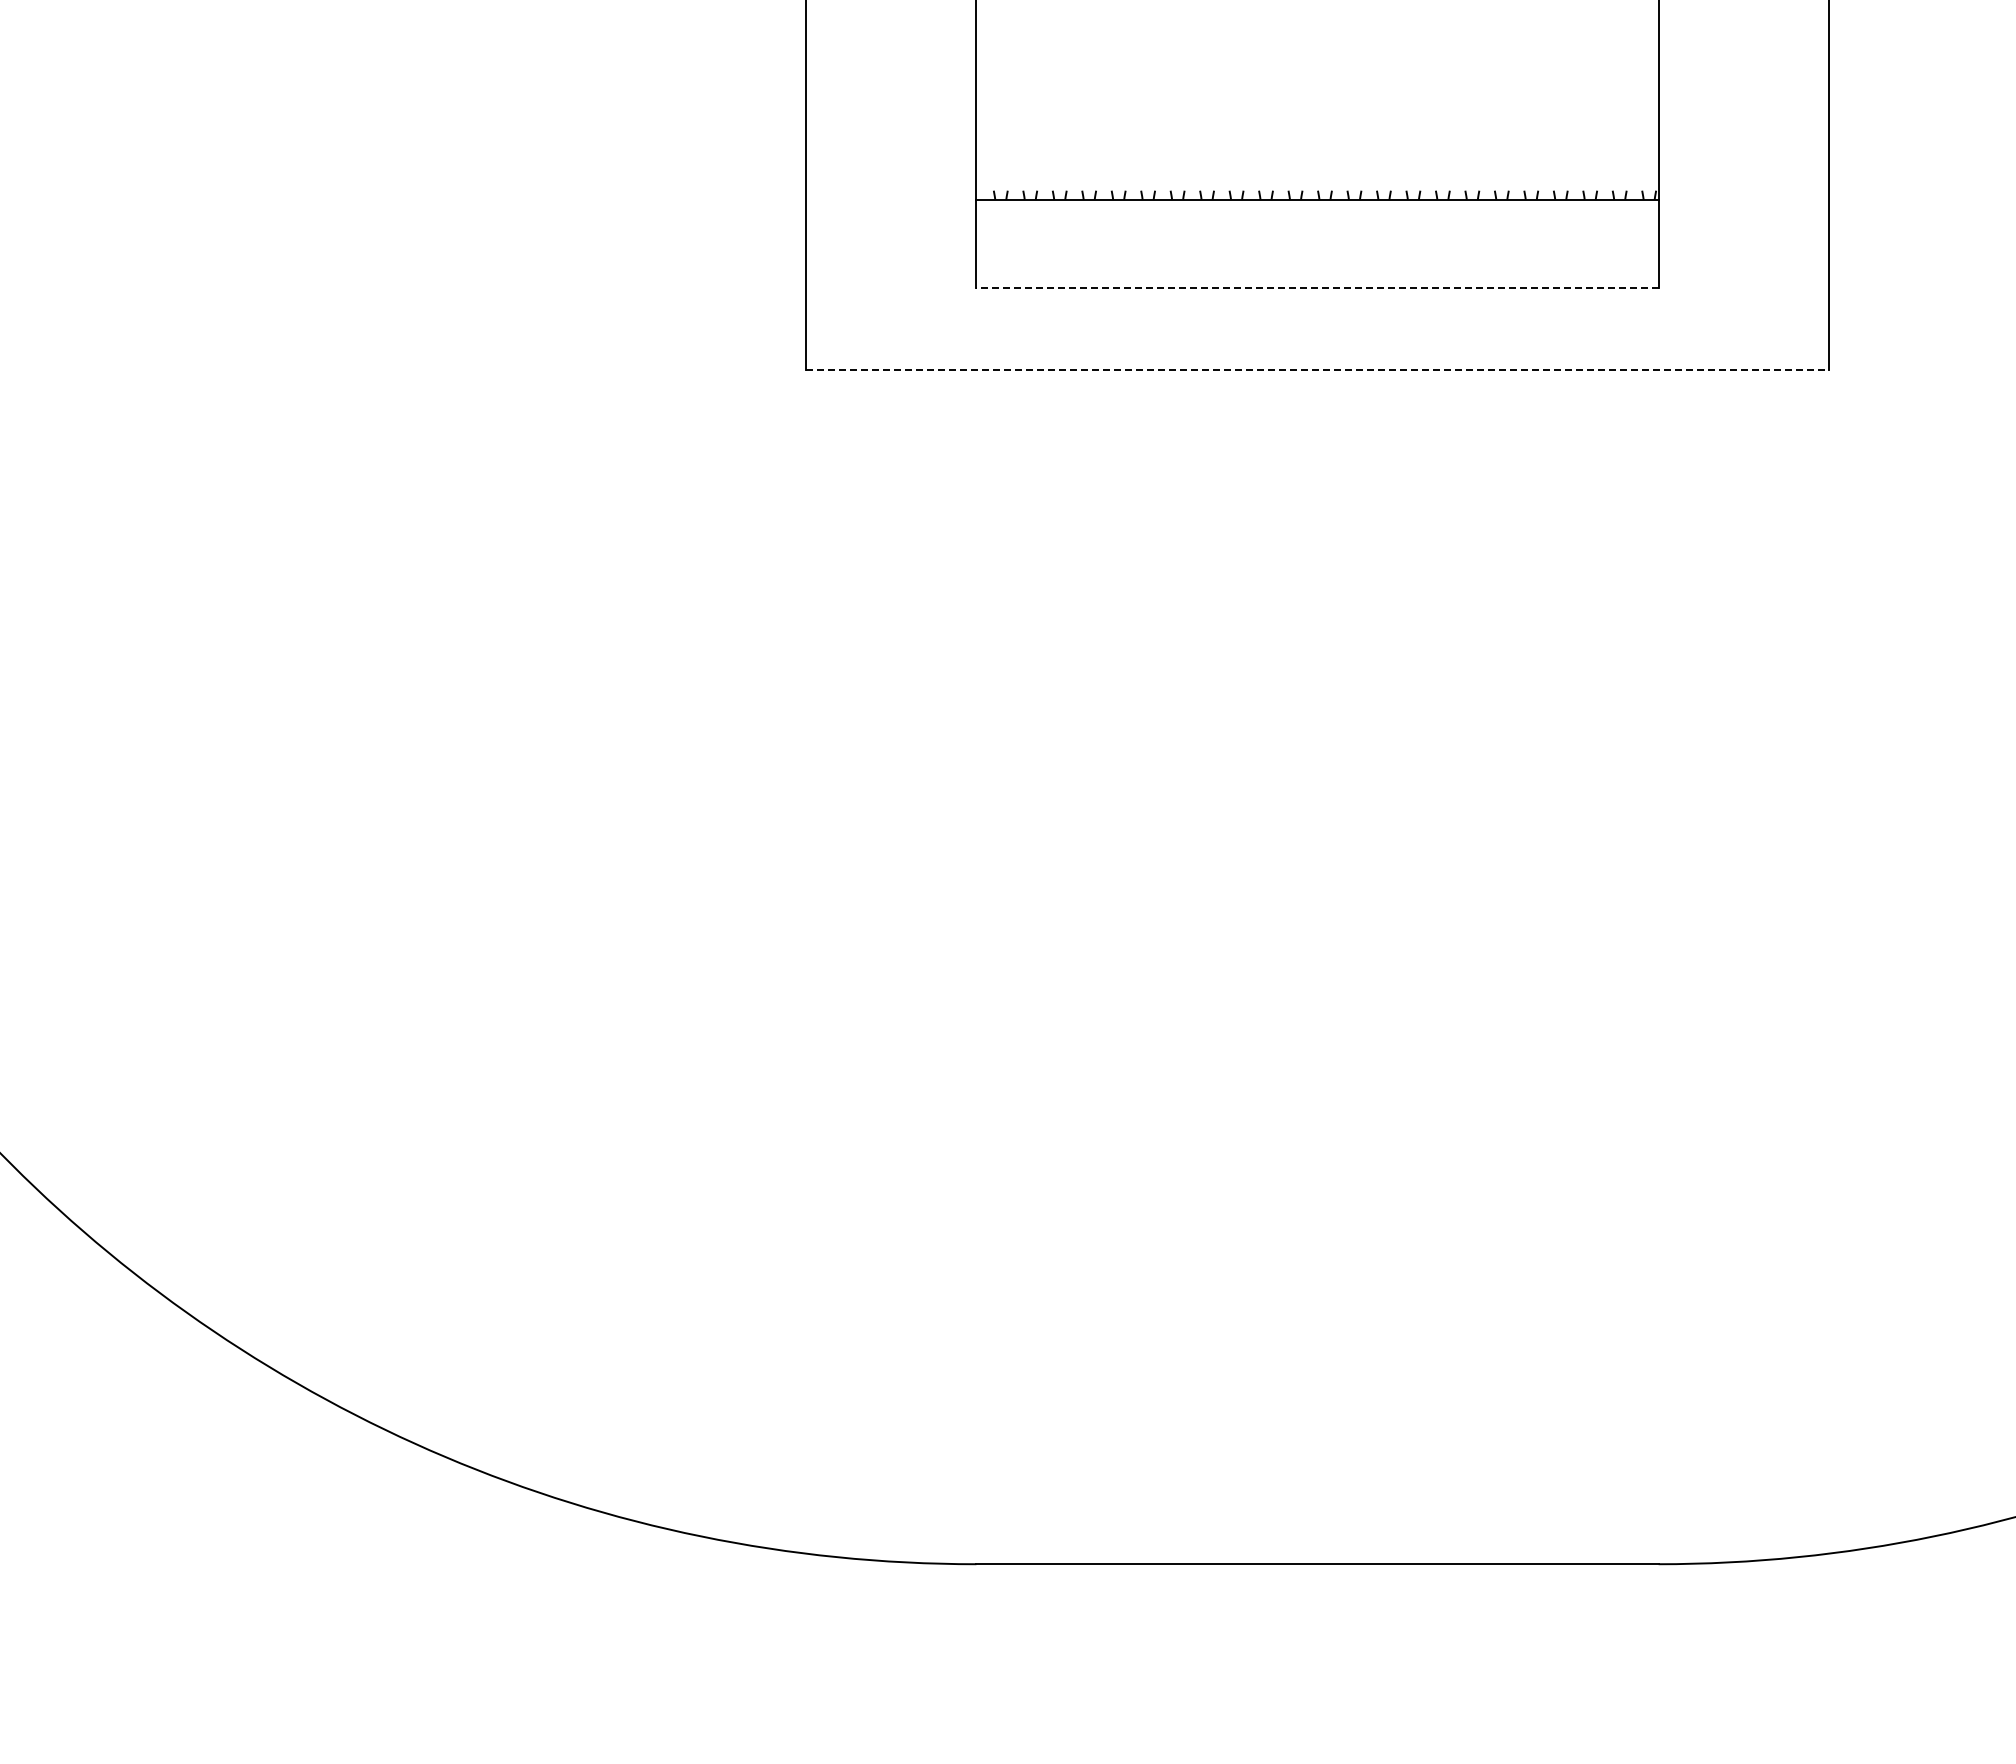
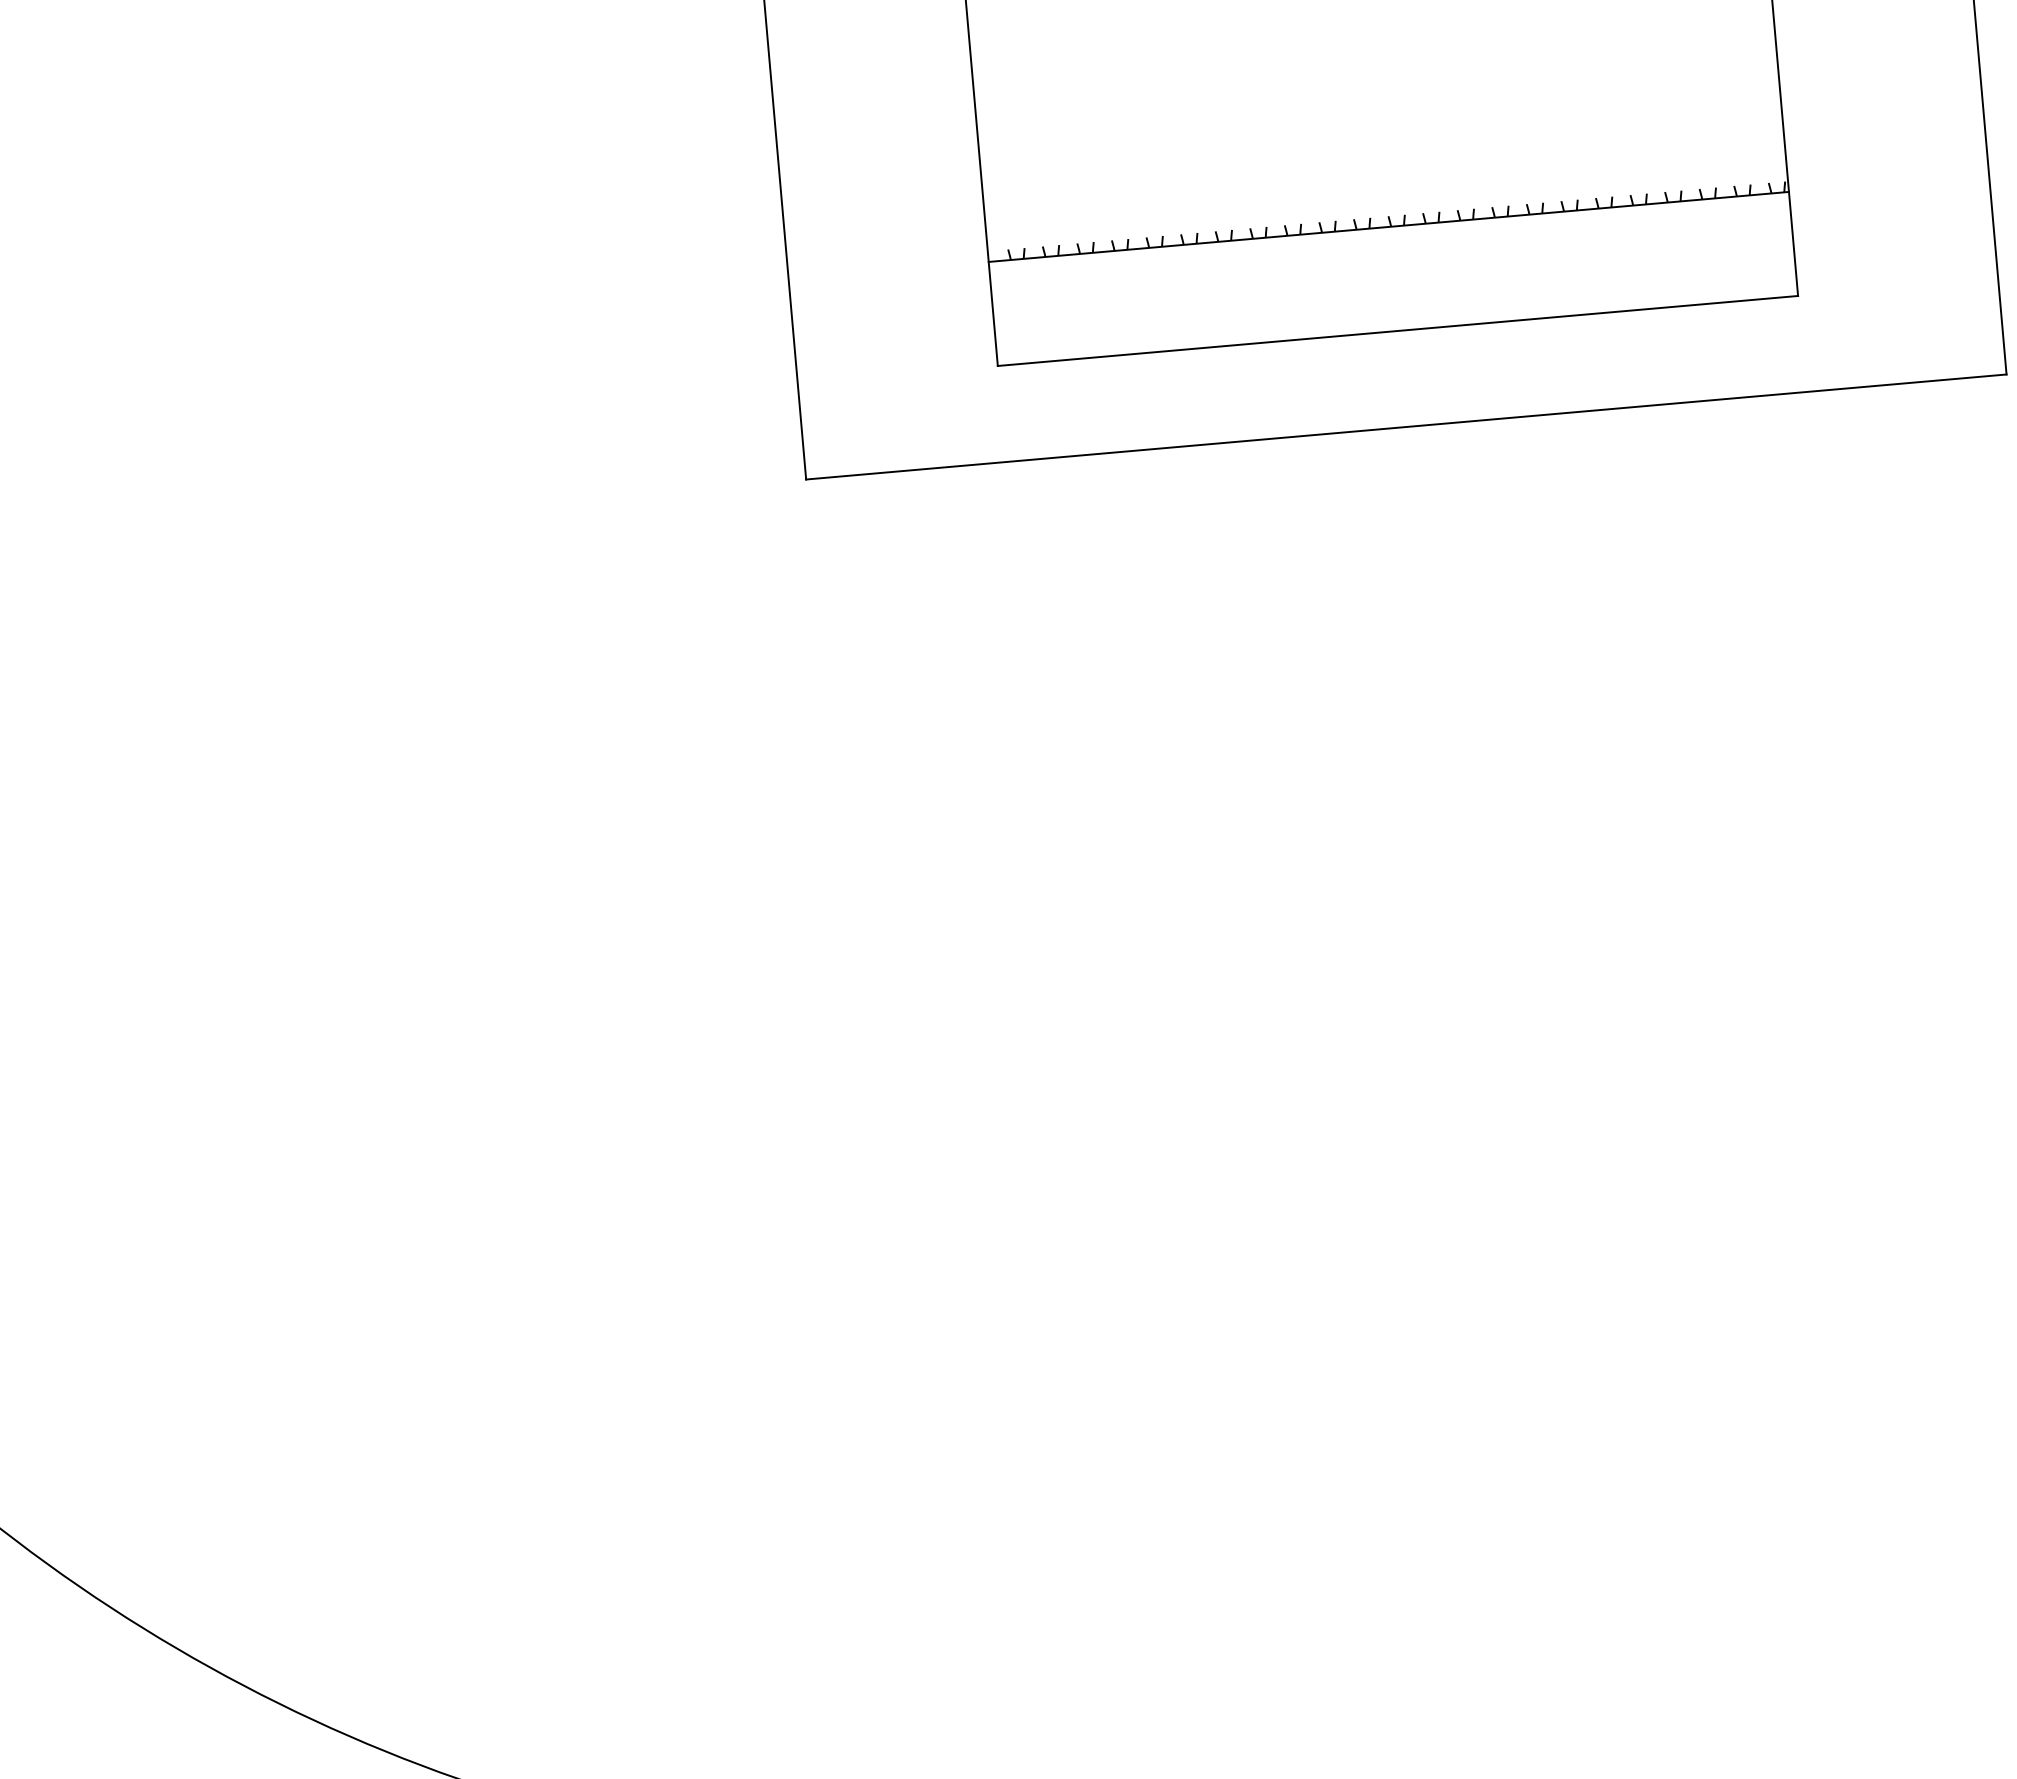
line: (1317, 288) -> (1397, 331), dashed -> solid
line: (1317, 370) -> (1406, 427), dashed -> solid

